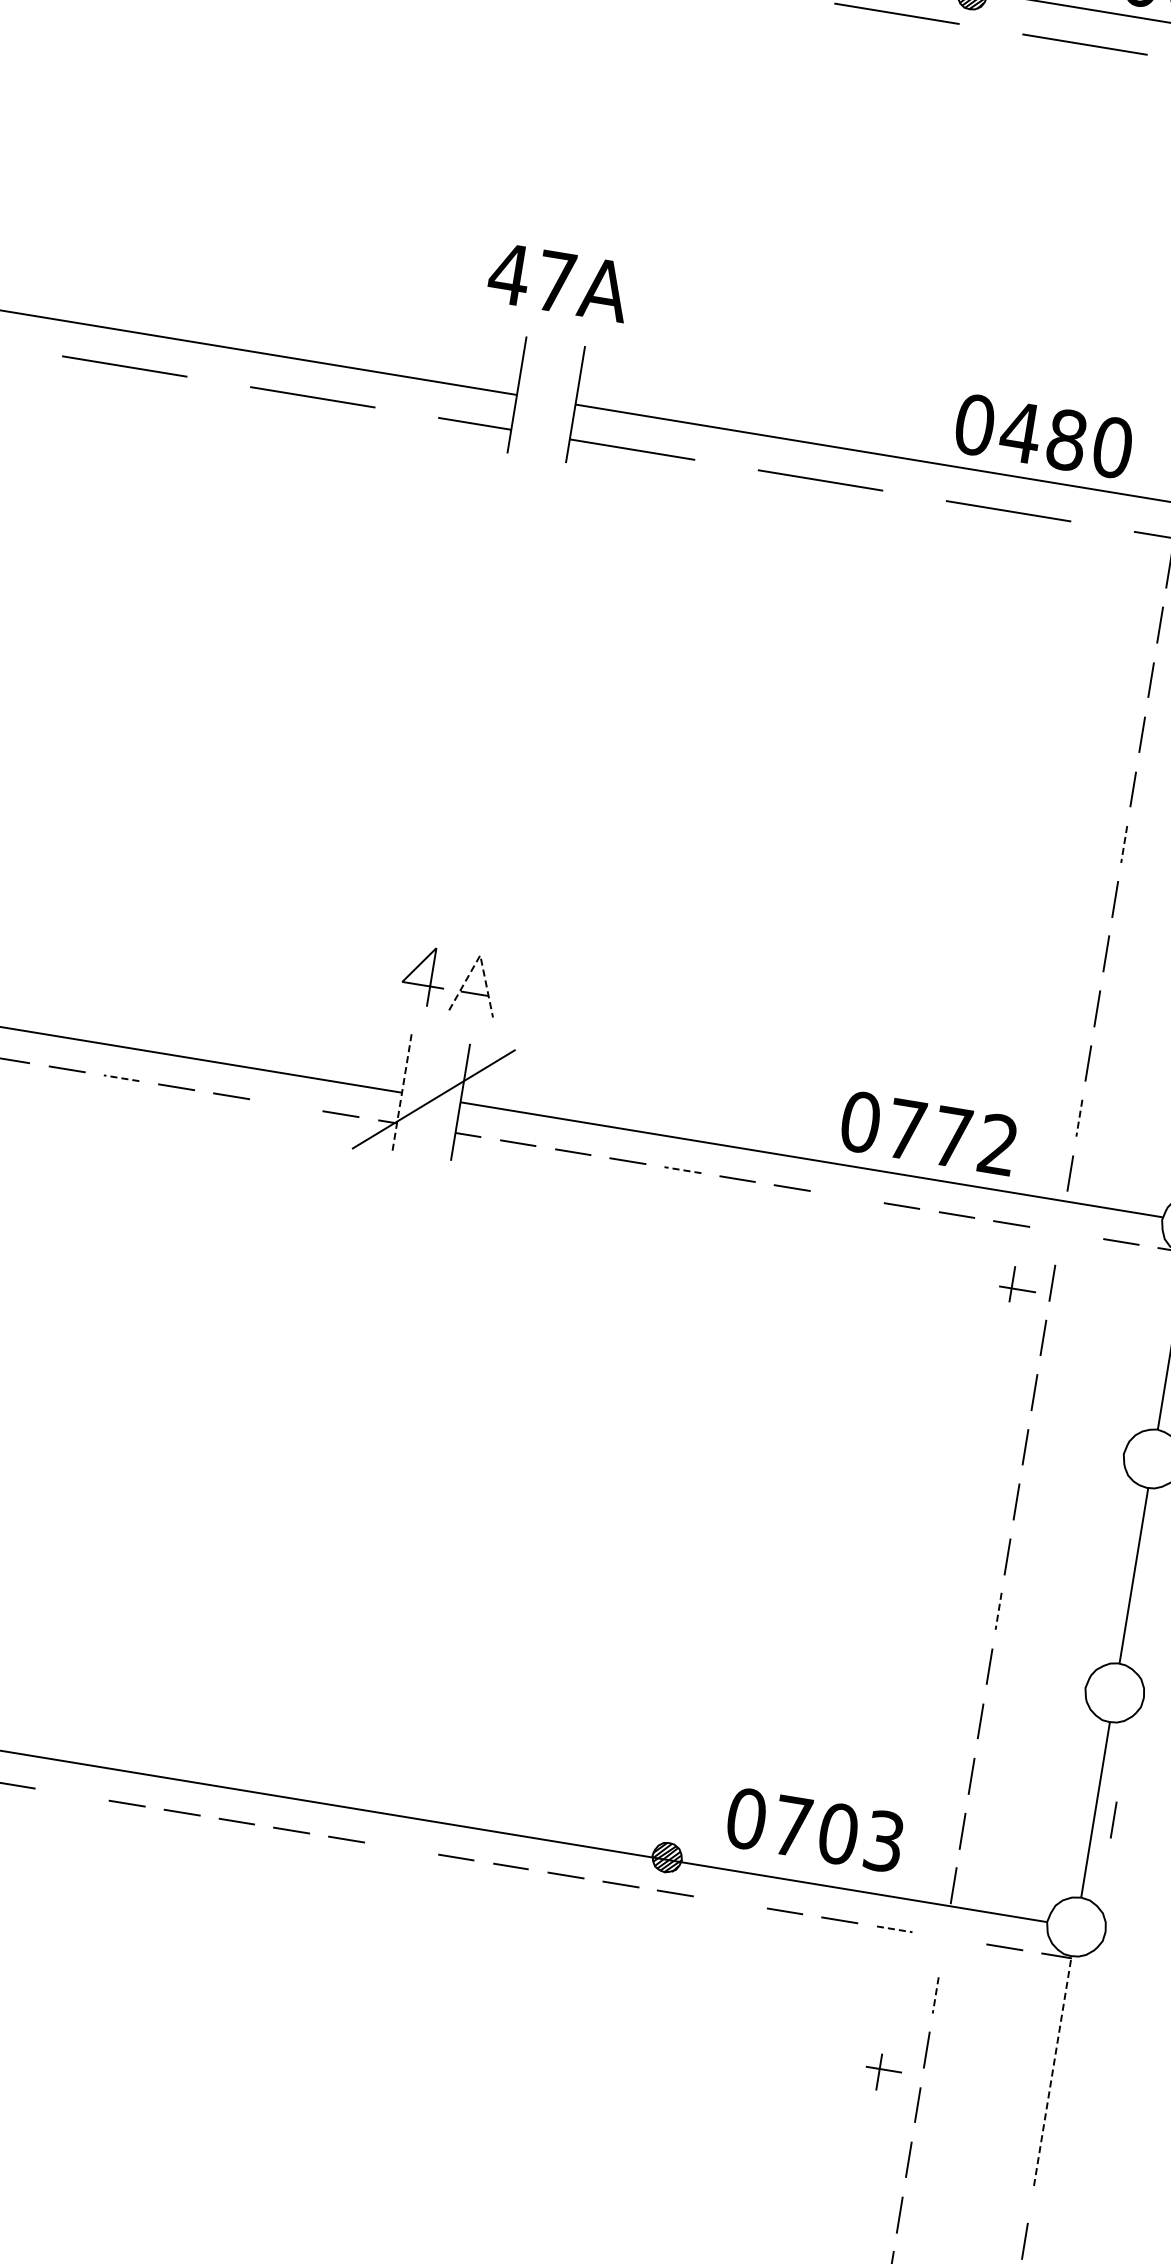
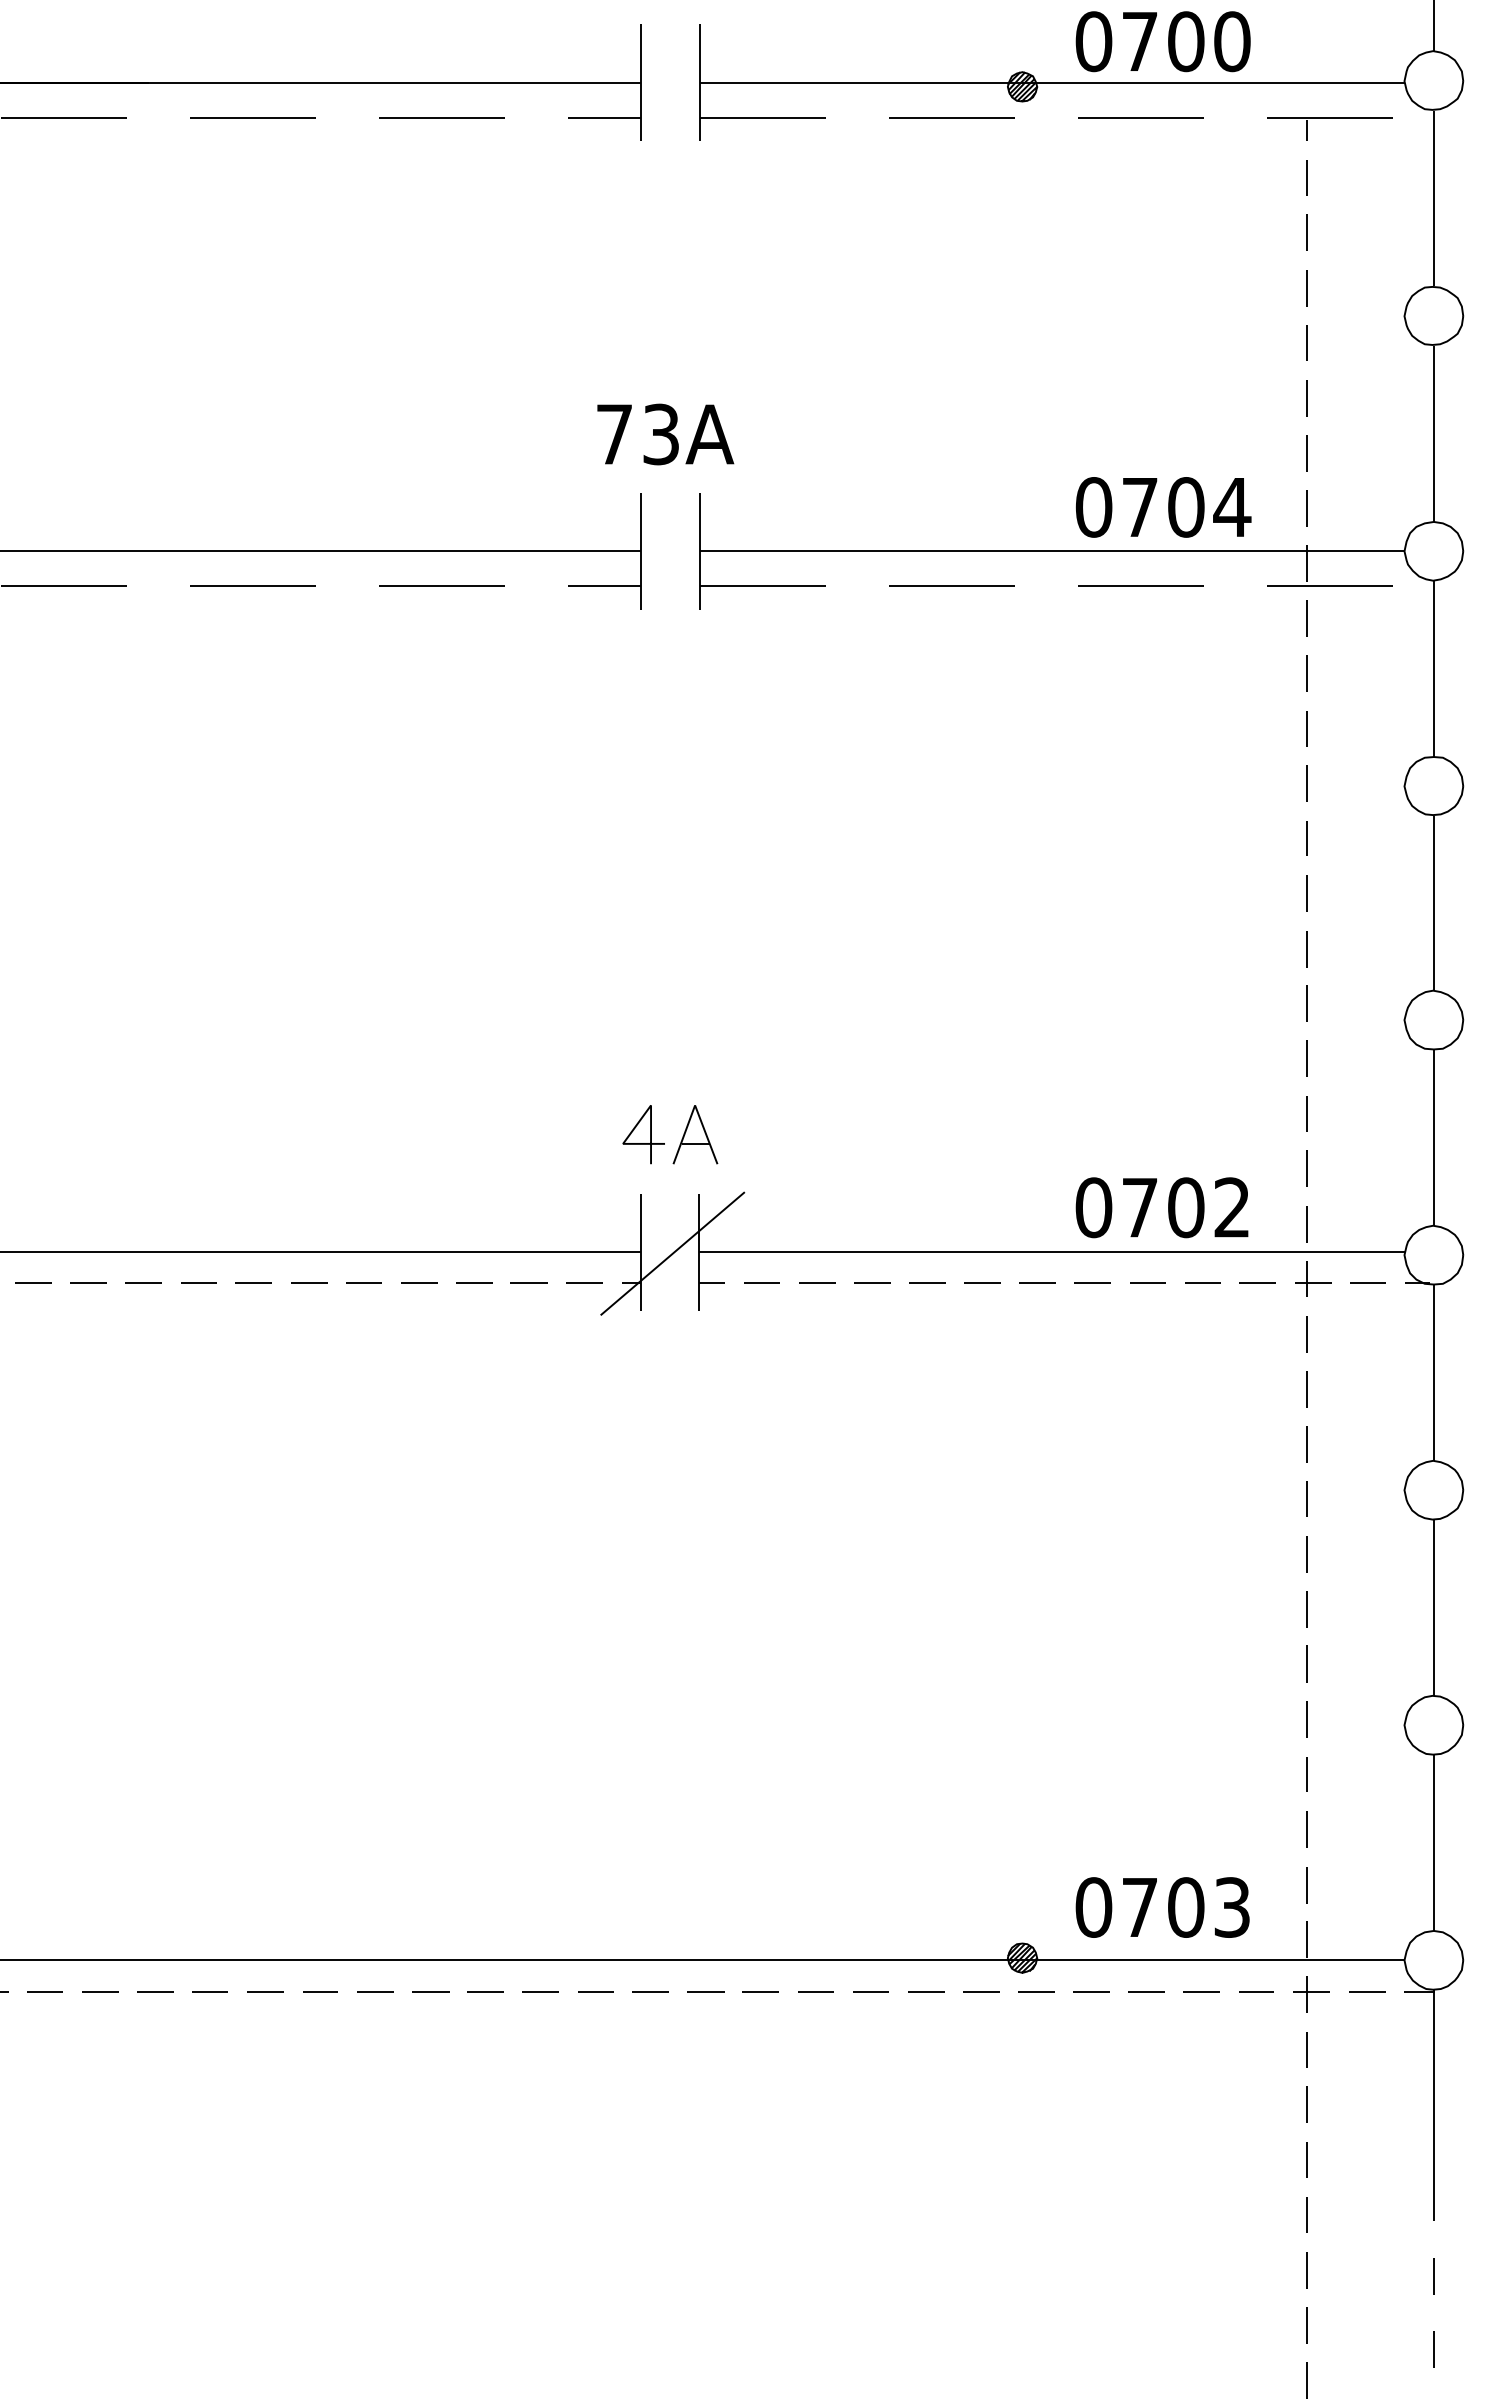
text: (531, 277) -> (636, 434), 47A -> 73A
text: (1065, 440) -> (1185, 507), 0480 -> 0704
line: (1124, 844) -> (1307, 893), dashed -> solid
line: (480, 955) -> (695, 1105), dashed -> solid
line: (121, 1078) -> (363, 1283), dashed -> solid
line: (401, 1092) -> (640, 1252), dashed -> solid
line: (285, 1104) -> (528, 1282), added
line: (1079, 1118) -> (1307, 1168), dashed -> solid
text: (952, 1137) -> (1186, 1207), 0772 -> 0702
line: (682, 1170) -> (927, 1283), dashed -> solid
line: (847, 1196) -> (1092, 1282), added
part: (1018, 1284) -> (1313, 1278), moved
line: (998, 1611) -> (1307, 1664), dashed -> solid
line: (72, 1794) -> (430, 1991), added
line: (1113, 1819) -> (1452, 1849), removed
line: (400, 1848) -> (760, 1991), added
line: (730, 1902) -> (1091, 1991), added
line: (894, 1929) -> (1256, 1991), dashed -> solid
line: (935, 1996) -> (1307, 2050), dashed -> solid
line: (1052, 2070) -> (1433, 2104), dashed -> solid
part: (883, 2072) -> (1311, 1994), moved

